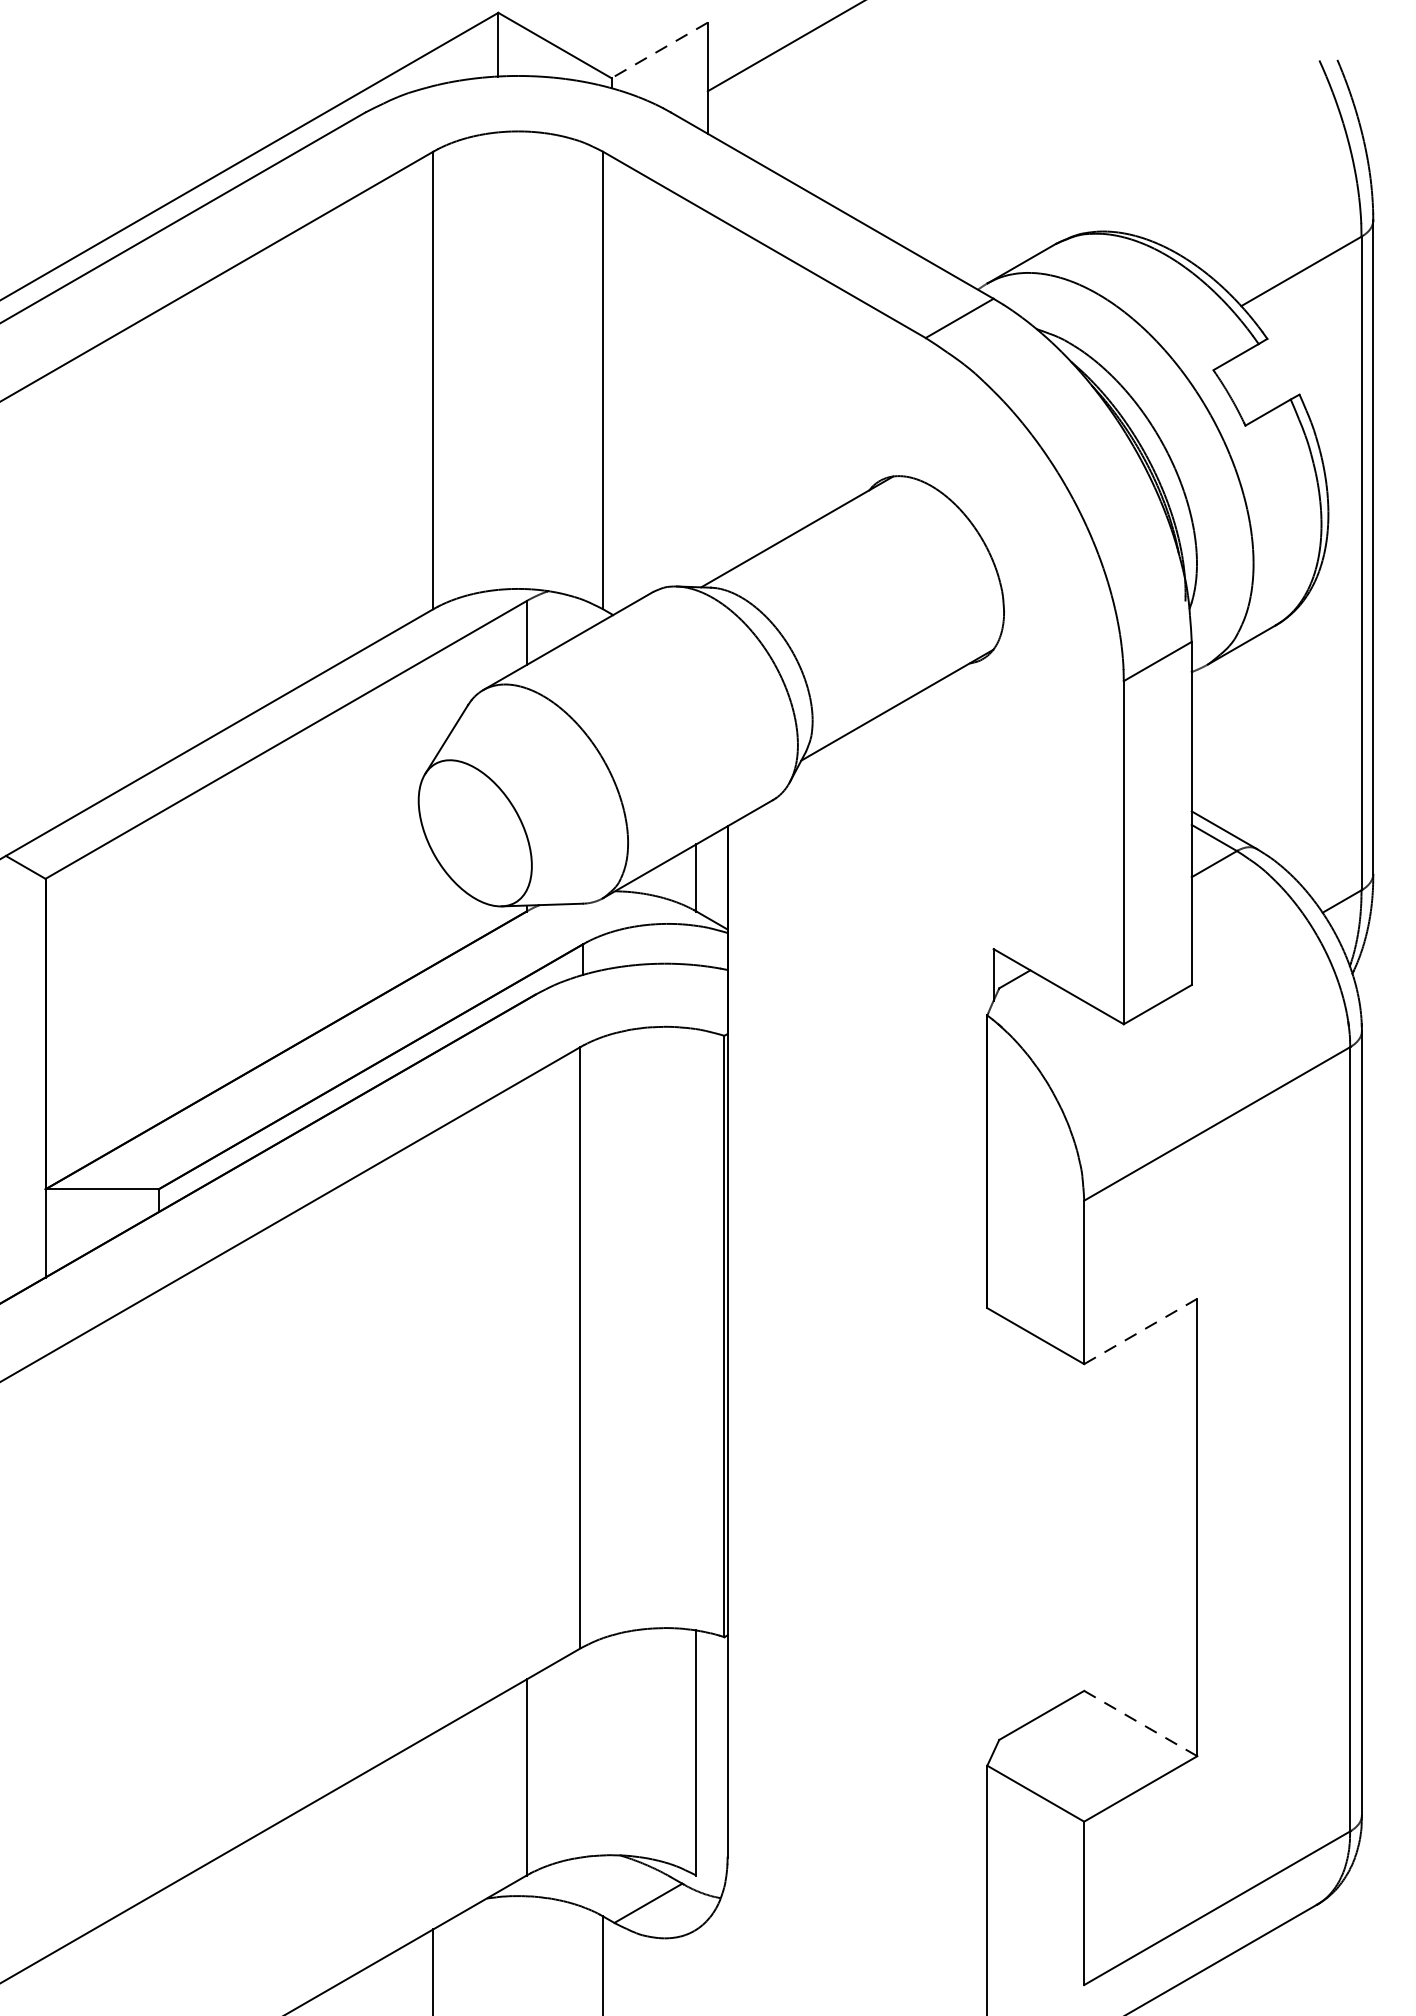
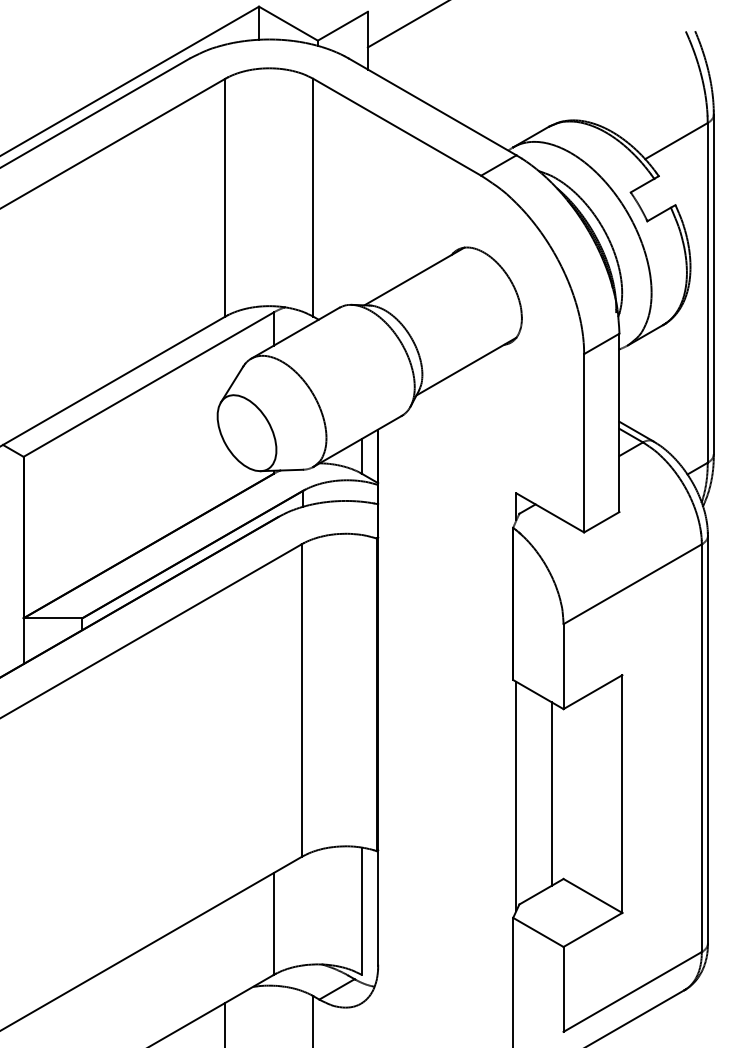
line: (658, 50) -> (342, 26), dashed -> solid
line: (1139, 1332) -> (592, 692), dashed -> solid
line: (1060, 1526) -> (551, 793), added
line: (993, 1530) -> (516, 795), added
line: (1139, 1722) -> (592, 895), dashed -> solid

